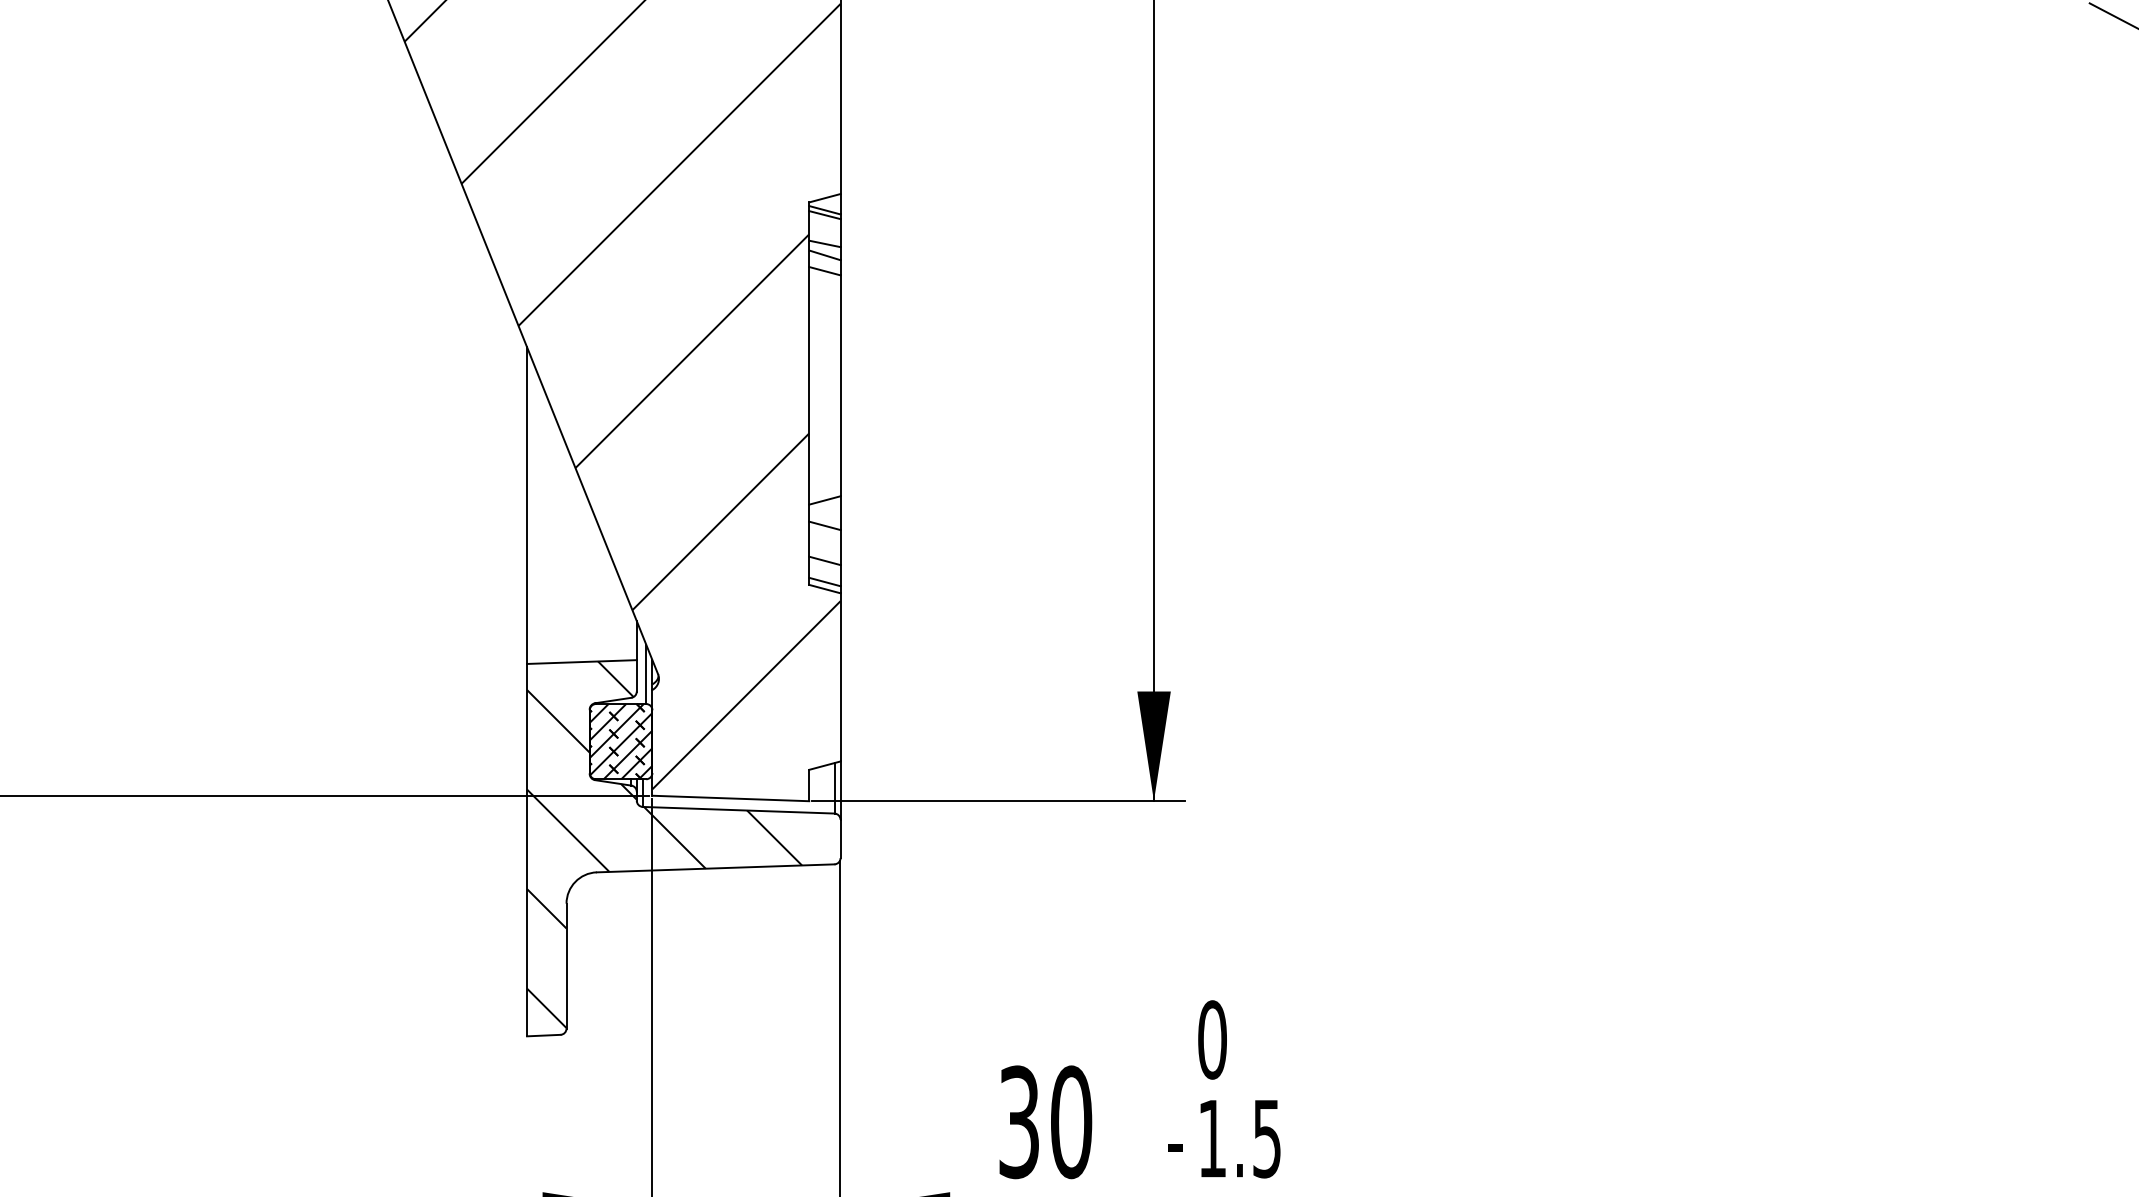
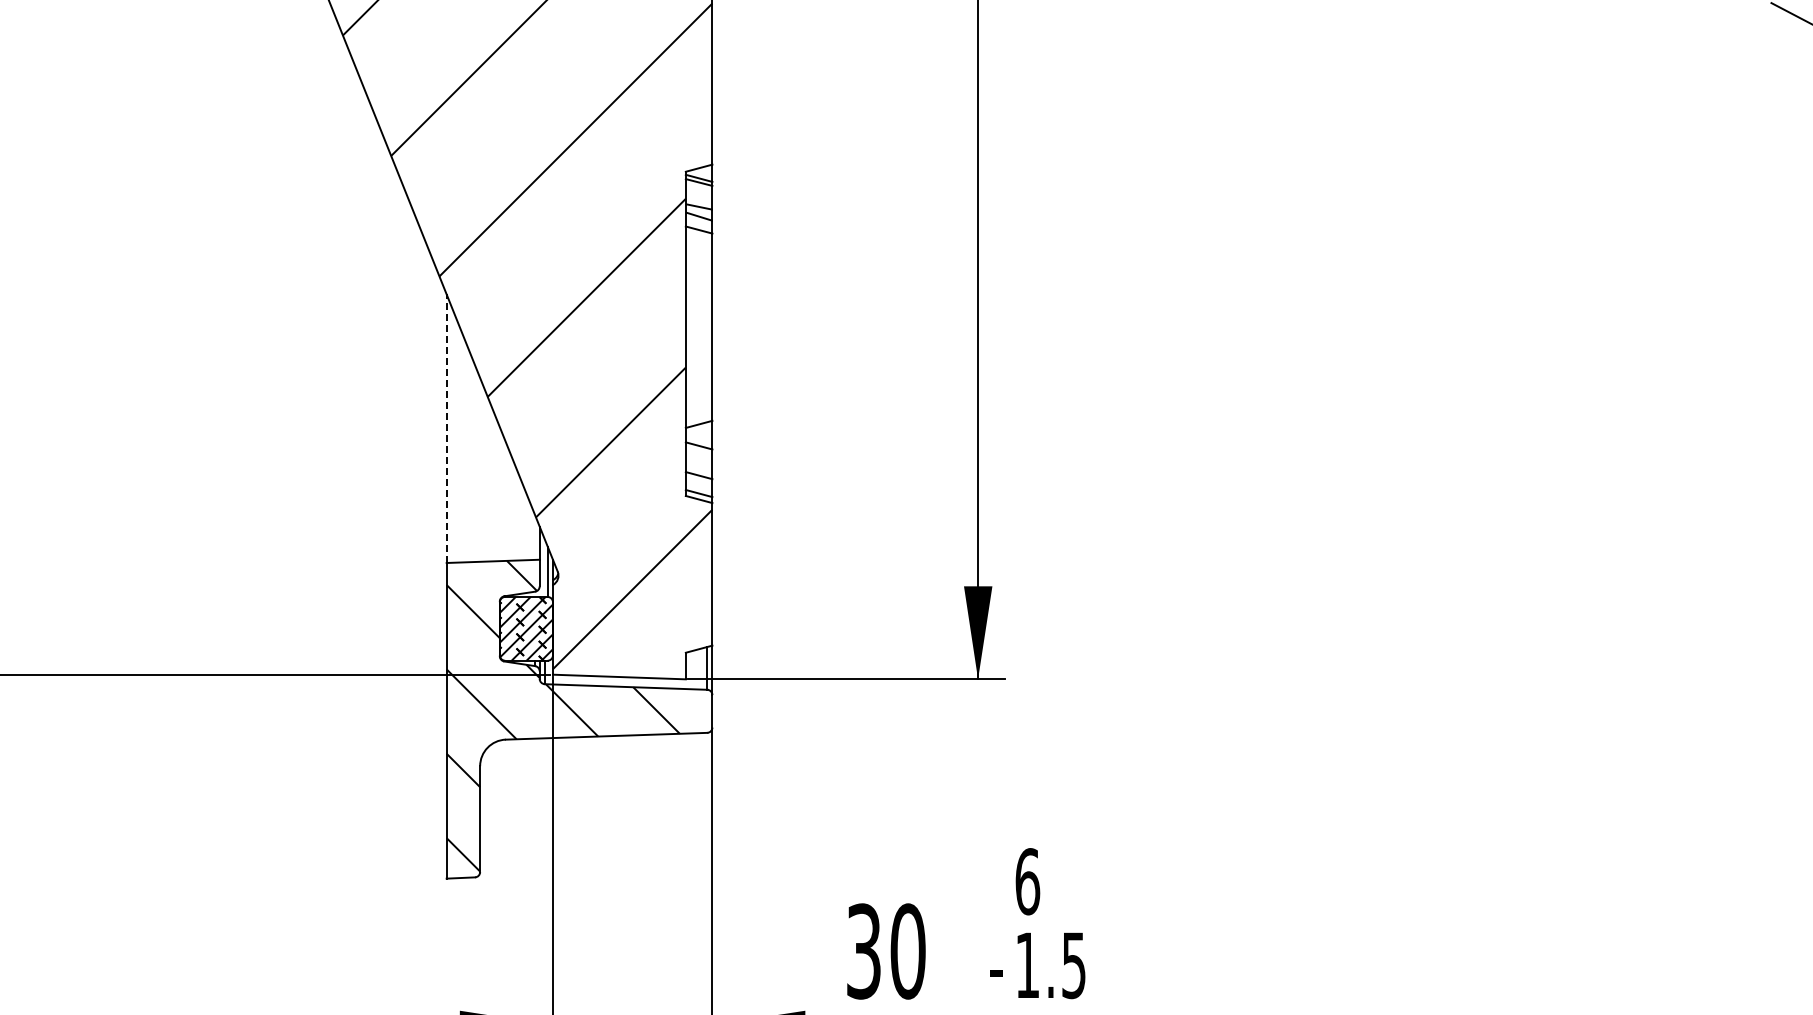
line: (526, 505) -> (446, 428), solid -> dashed
text: (1212, 1039) -> (1027, 881), 0 -> 6

